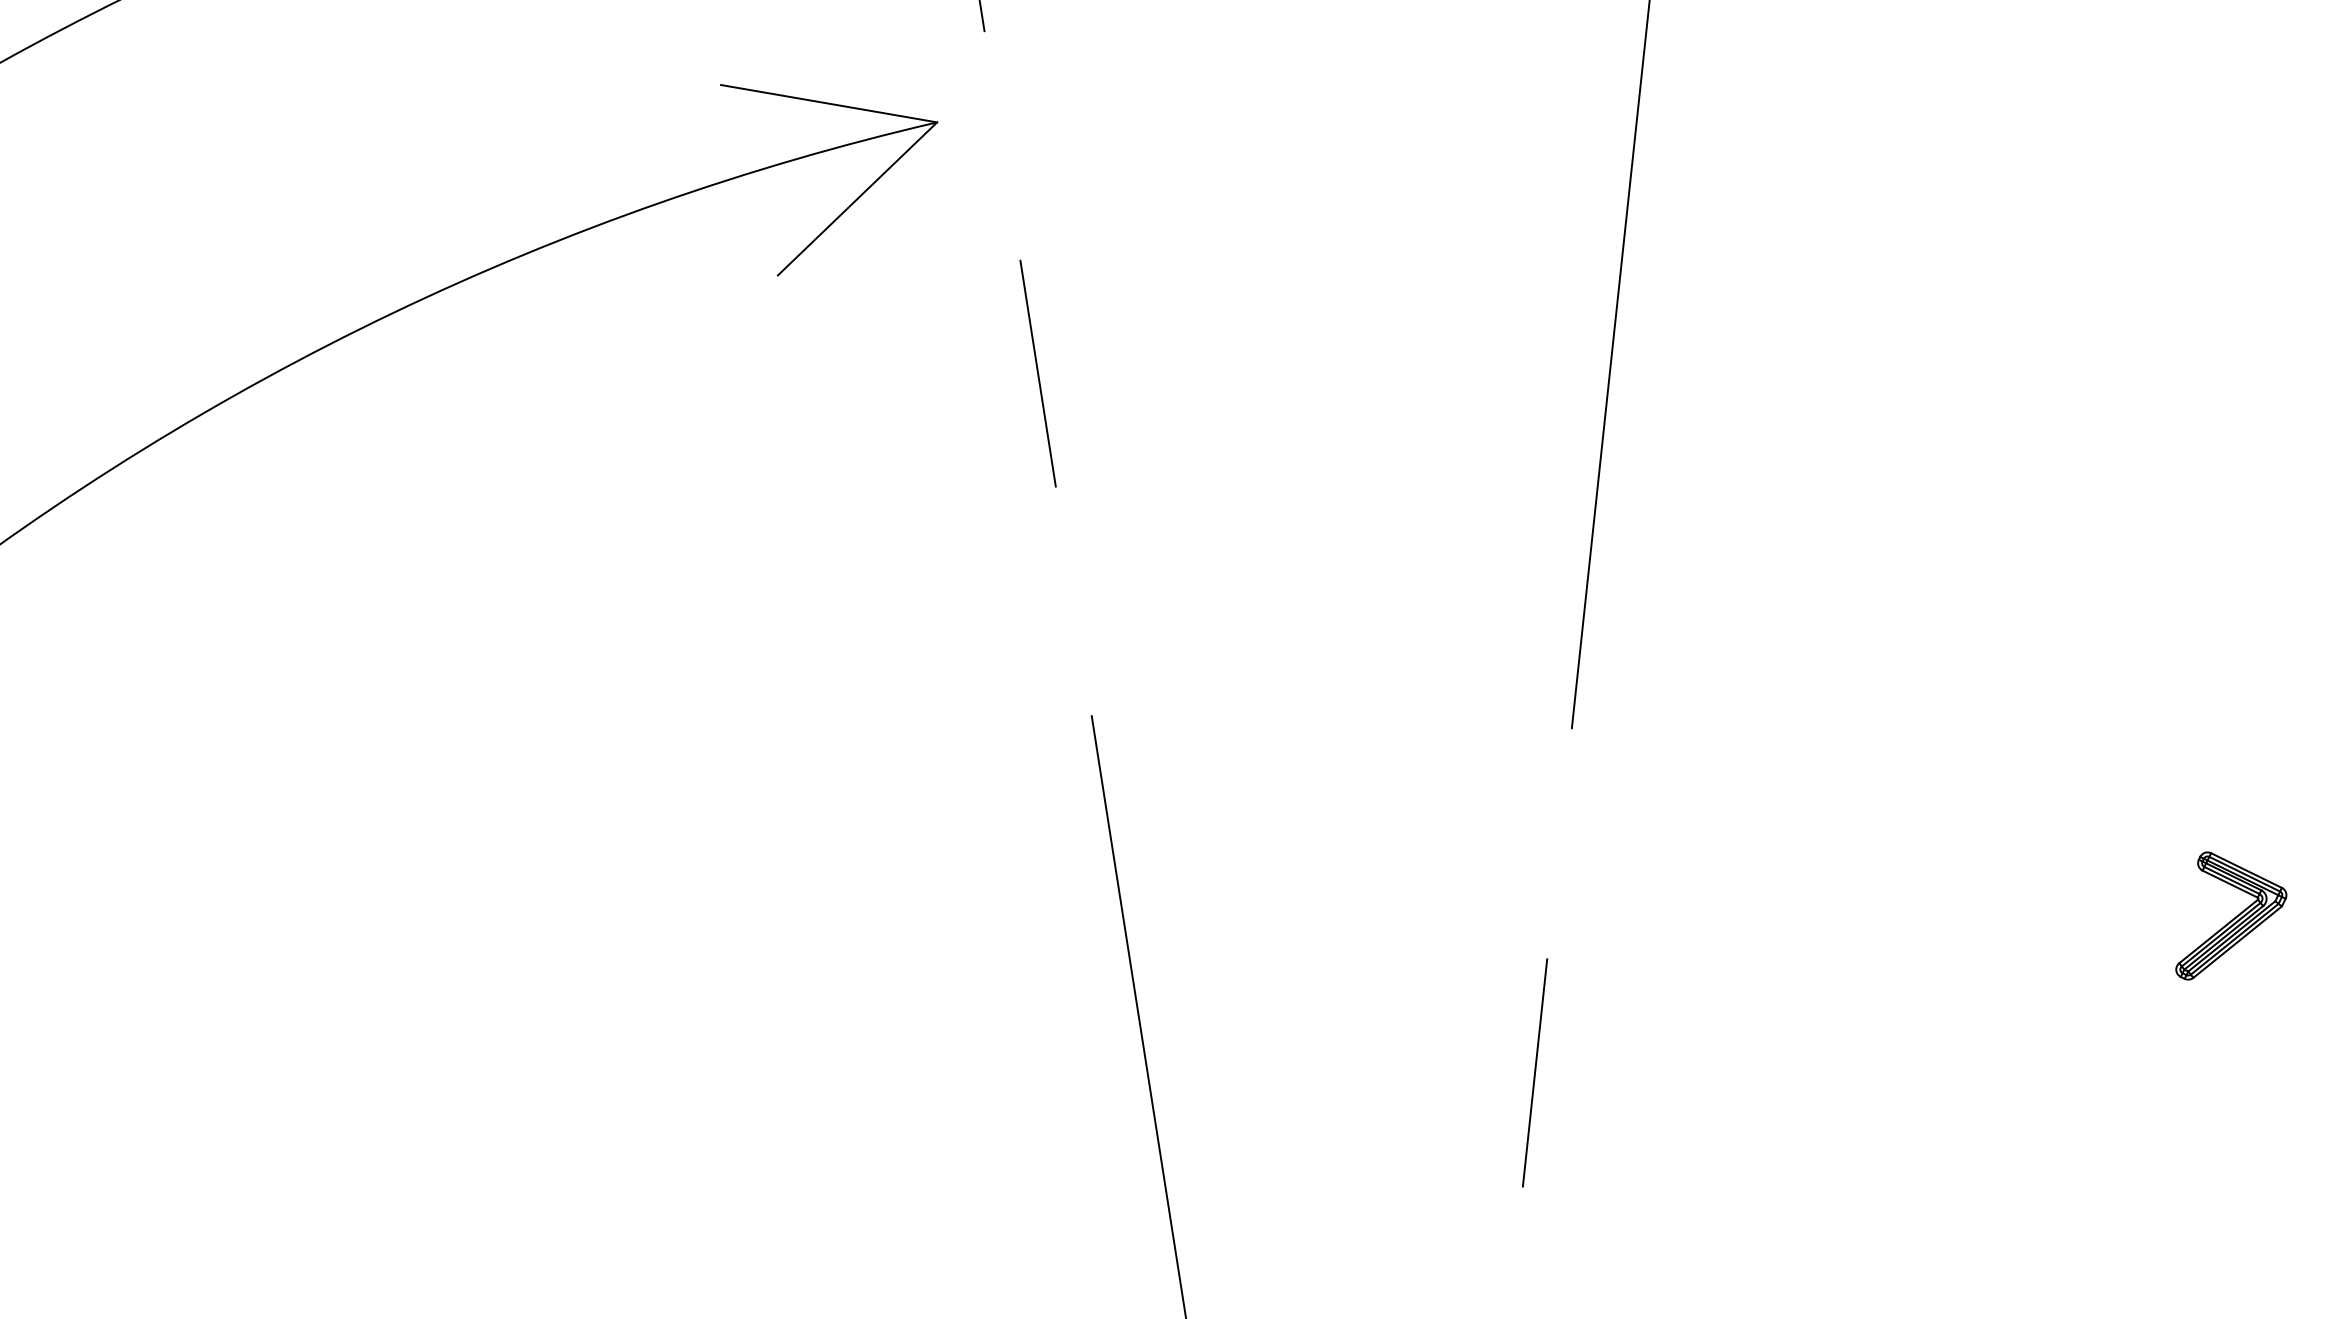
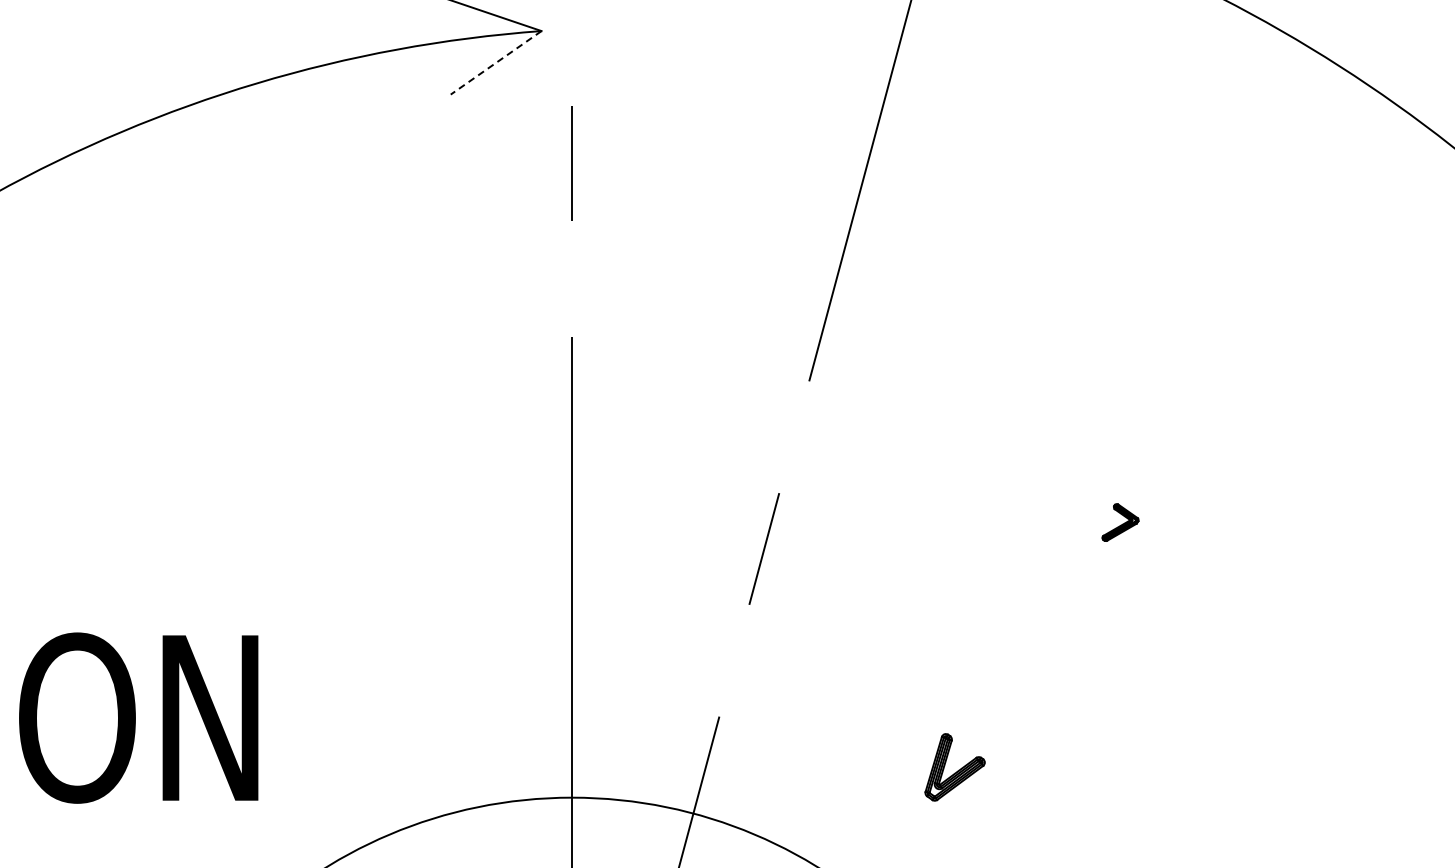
line: (856, 200) -> (495, 63), solid -> dashed
part: (2227, 911) -> (1120, 522), size x0.6

